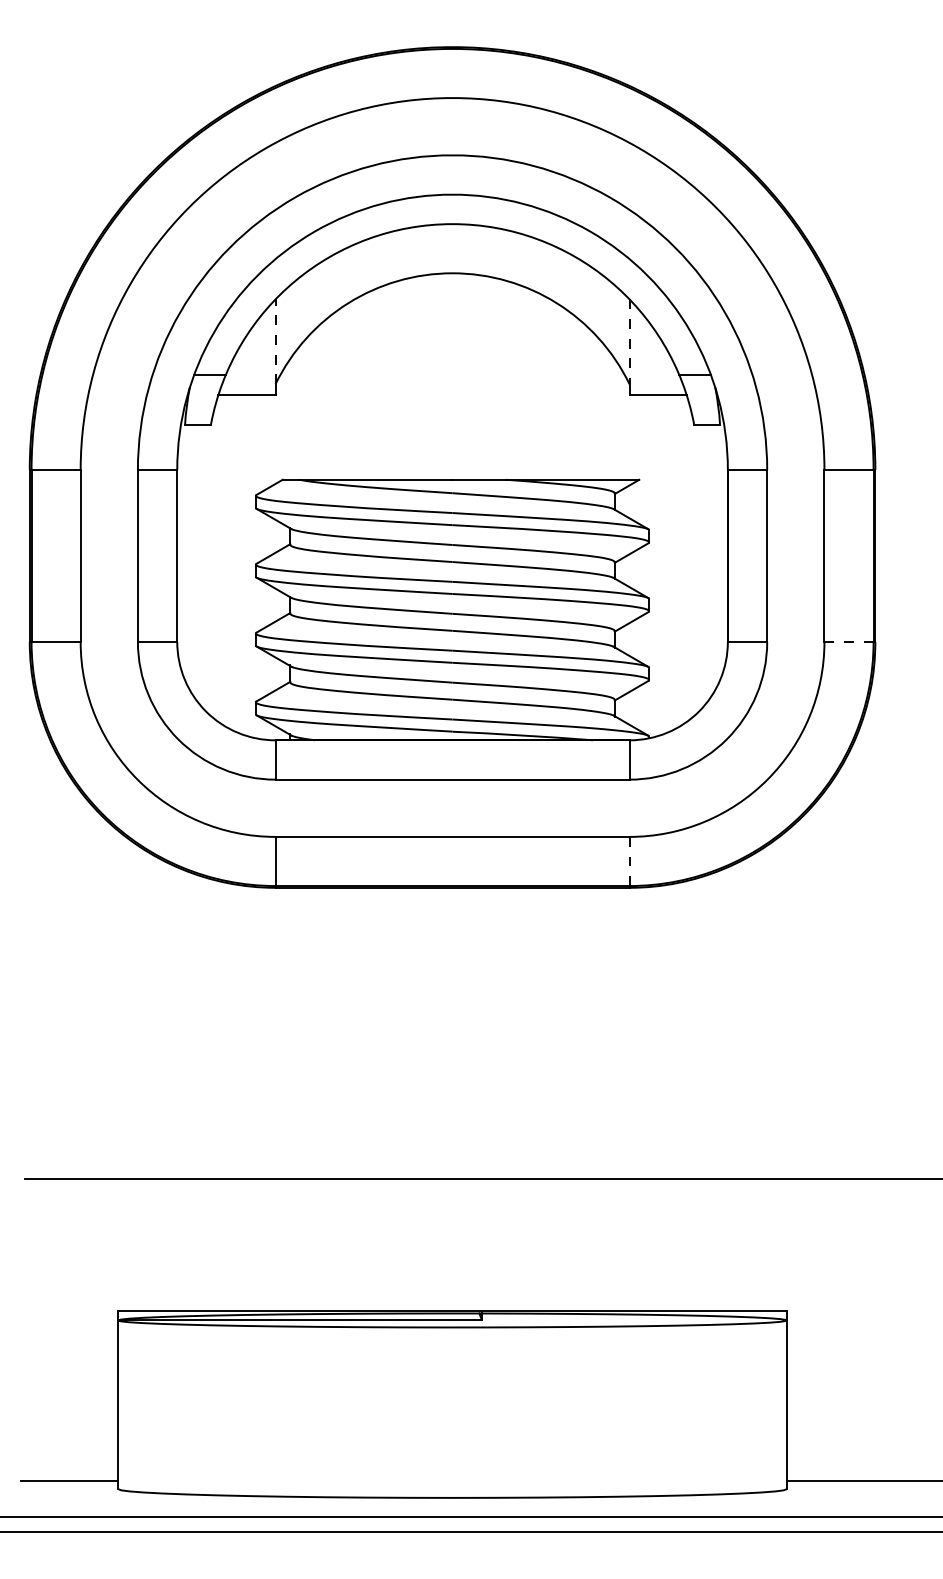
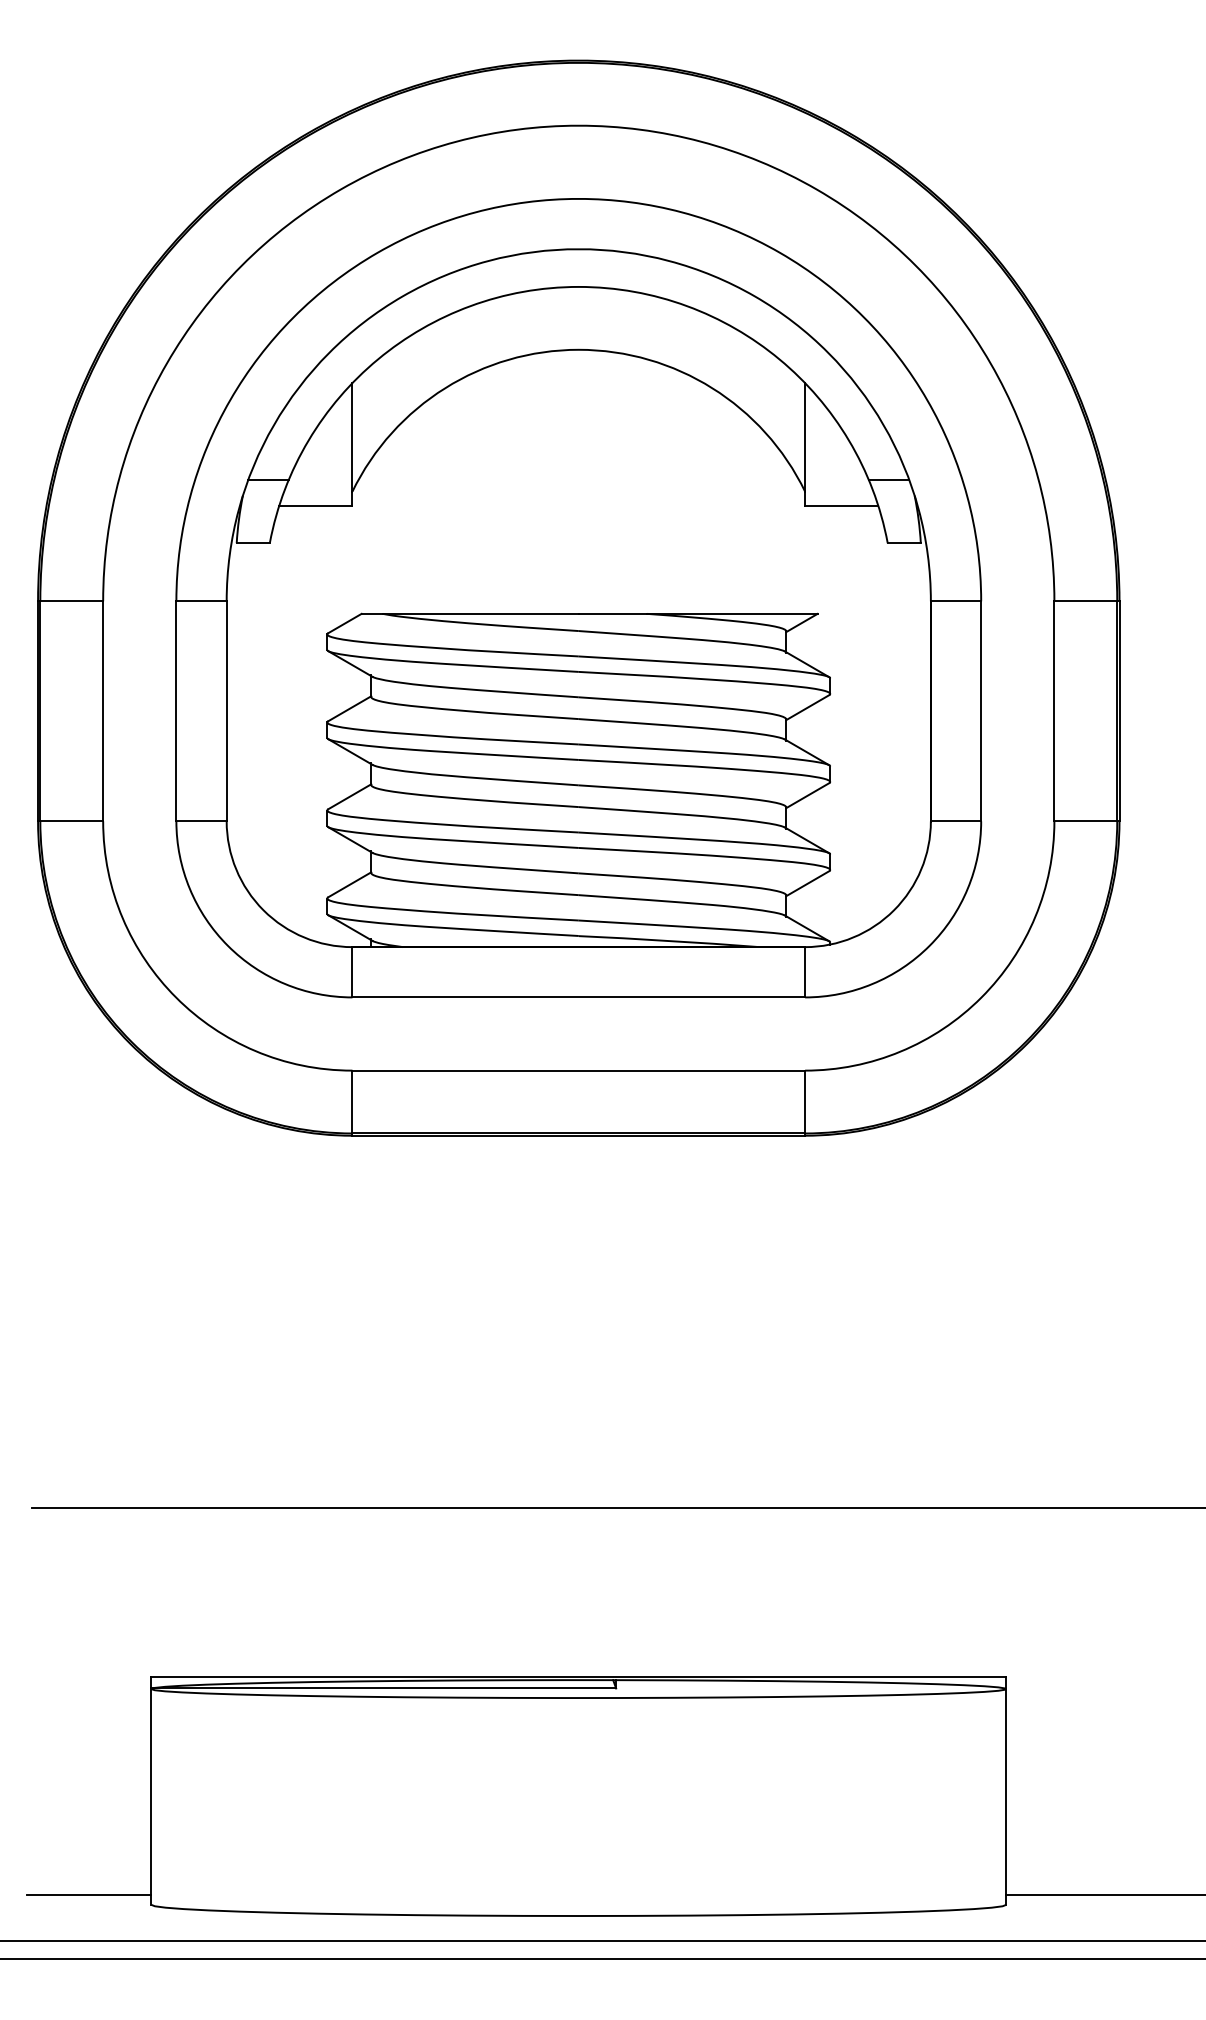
line: (275, 341) -> (352, 436), dashed -> solid
line: (629, 341) -> (805, 437), dashed -> solid
line: (848, 642) -> (1085, 821), dashed -> solid
line: (629, 861) -> (805, 1101), dashed -> solid

